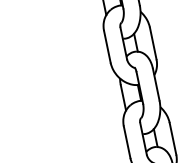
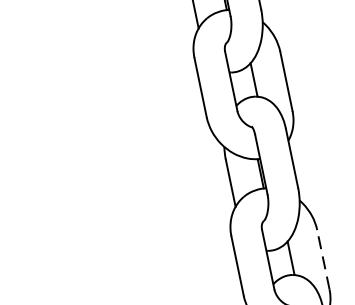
line: (172, 138) -> (322, 259), solid -> dashed

